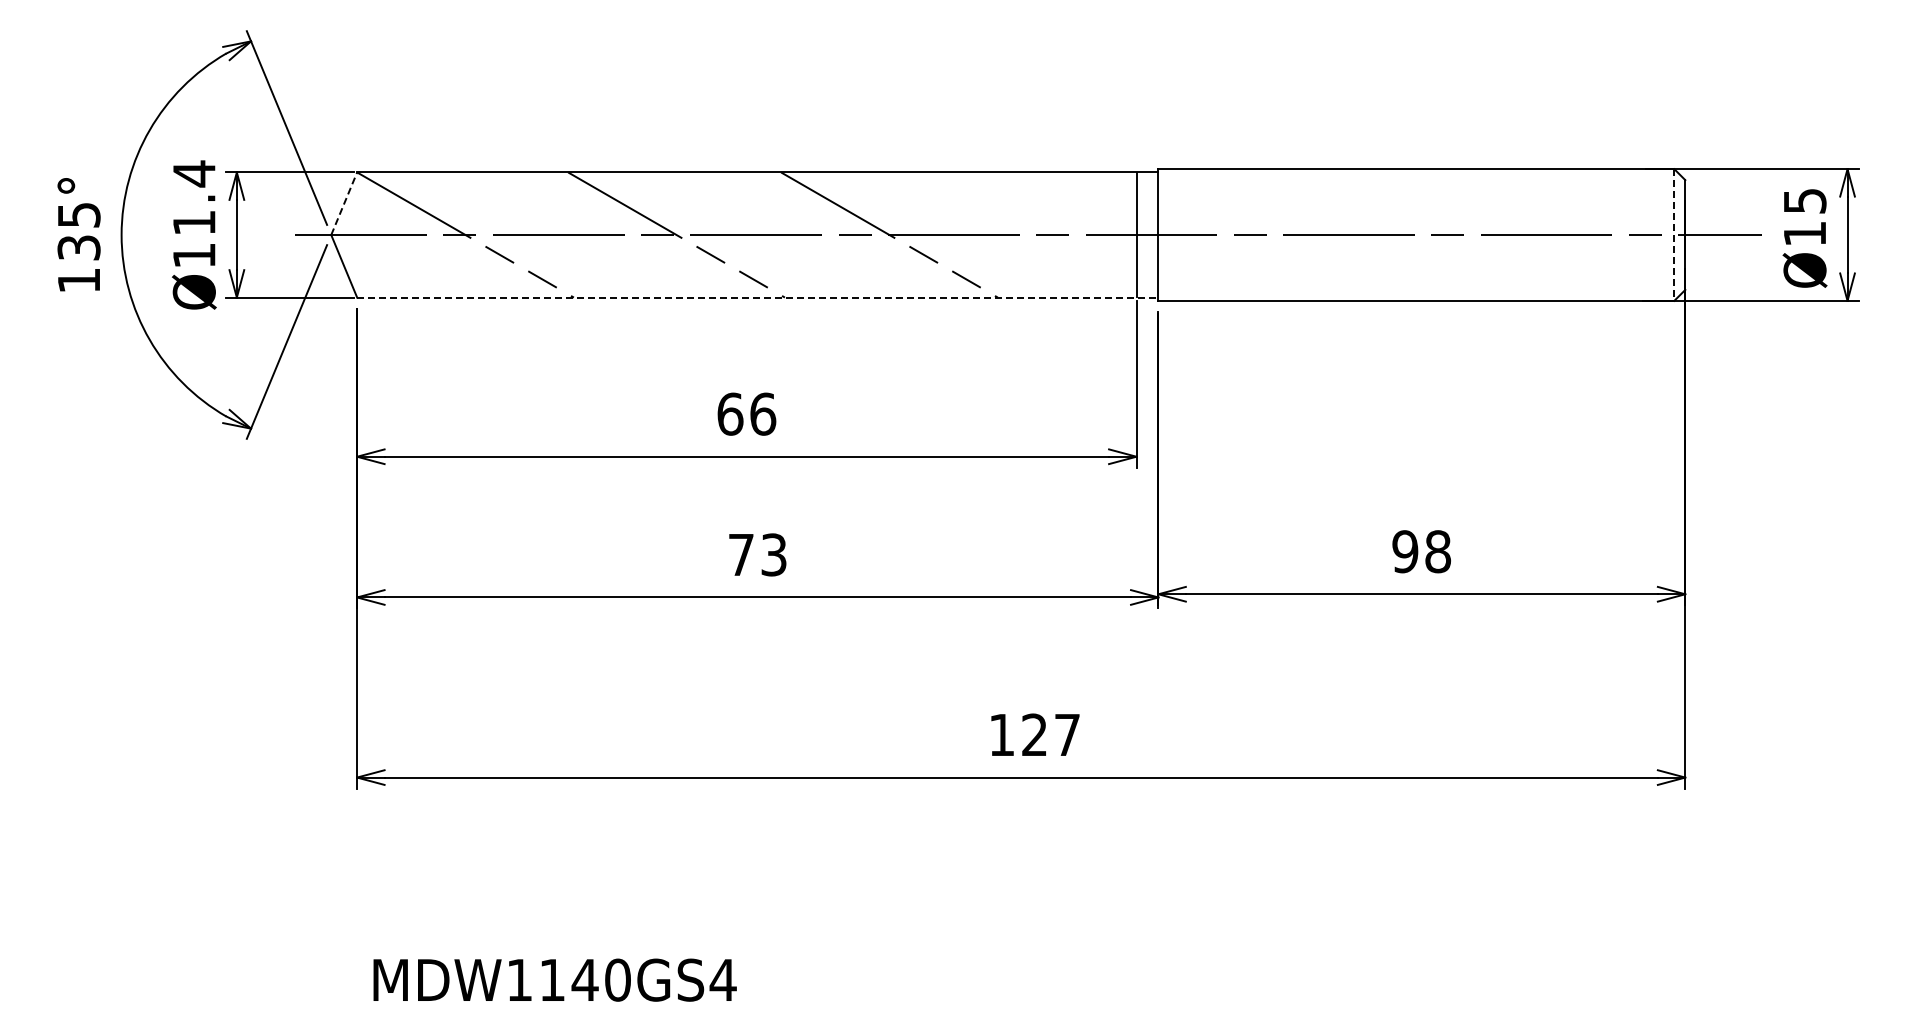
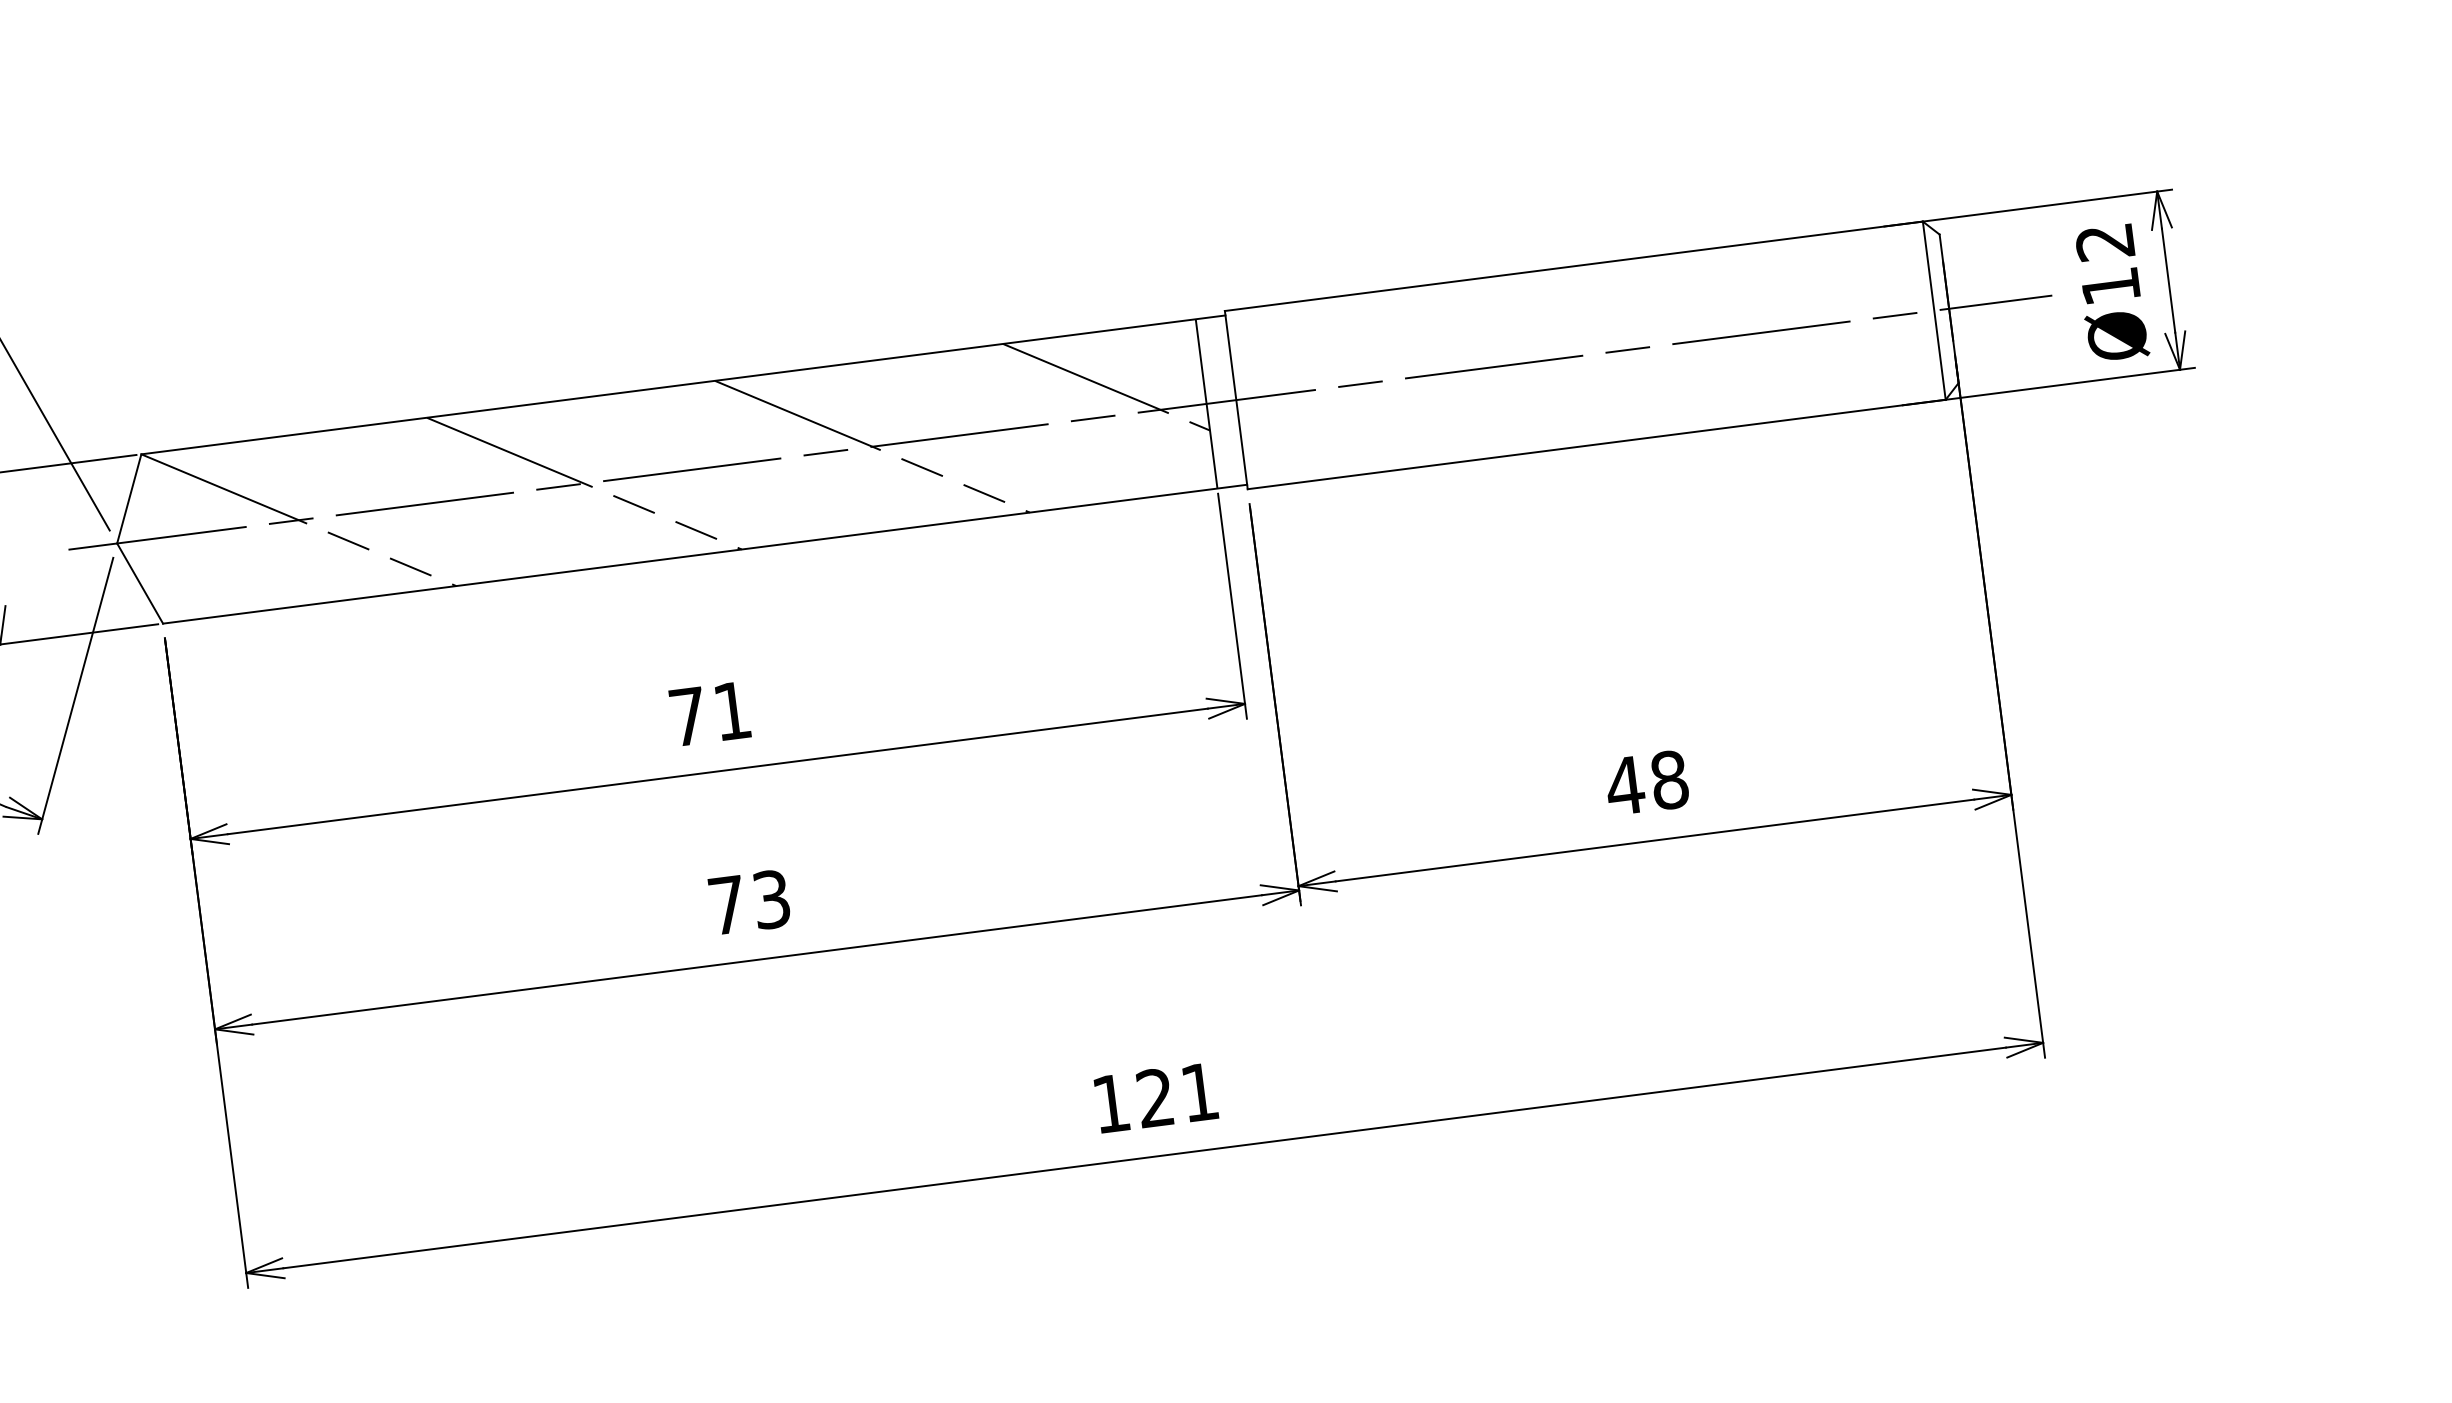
text: (1804, 201) -> (2104, 242), Ø15 -> Ø12
line: (344, 203) -> (129, 498), dashed -> solid
line: (1065, 213) -> (1106, 387), added
line: (1674, 235) -> (1934, 311), dashed -> solid
line: (757, 297) -> (704, 554), dashed -> solid
text: (746, 413) -> (709, 712), 66 -> 71
text: (1404, 551) -> (1624, 785), 98 -> 48
text: (1067, 734) -> (1199, 1091), 127 -> 121

